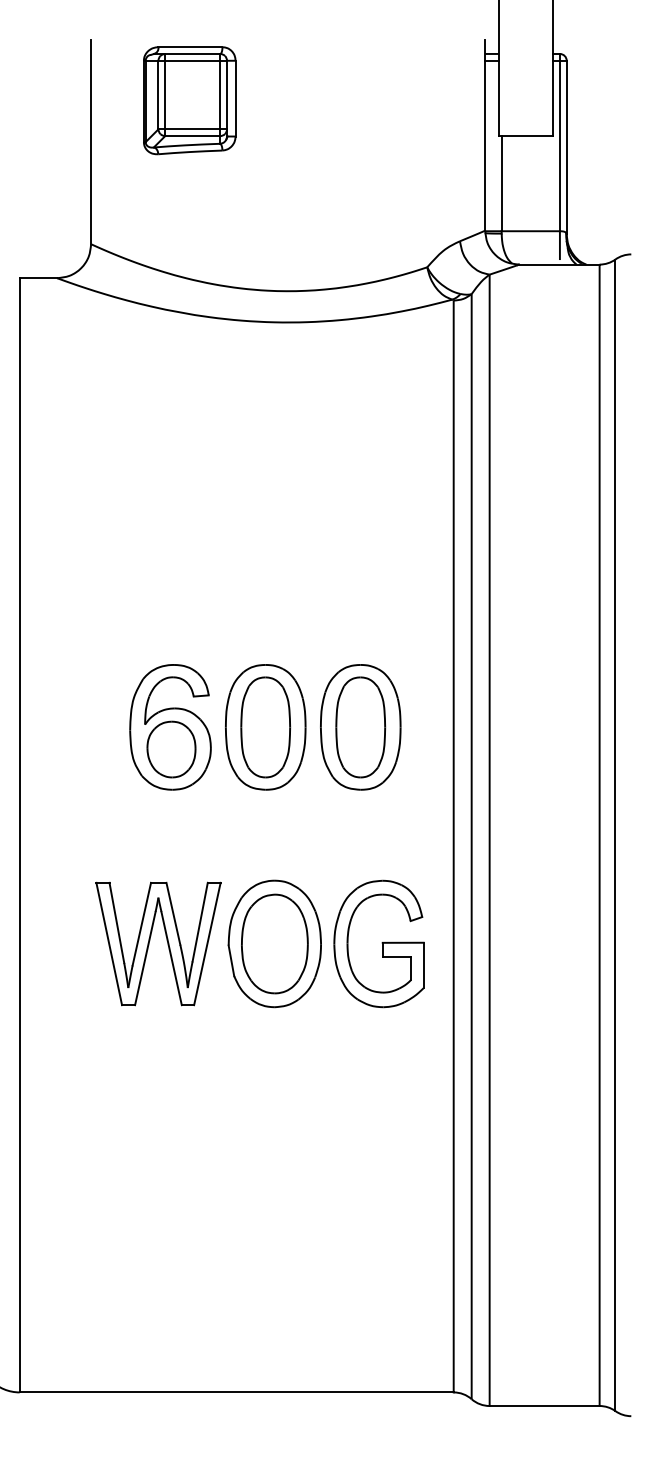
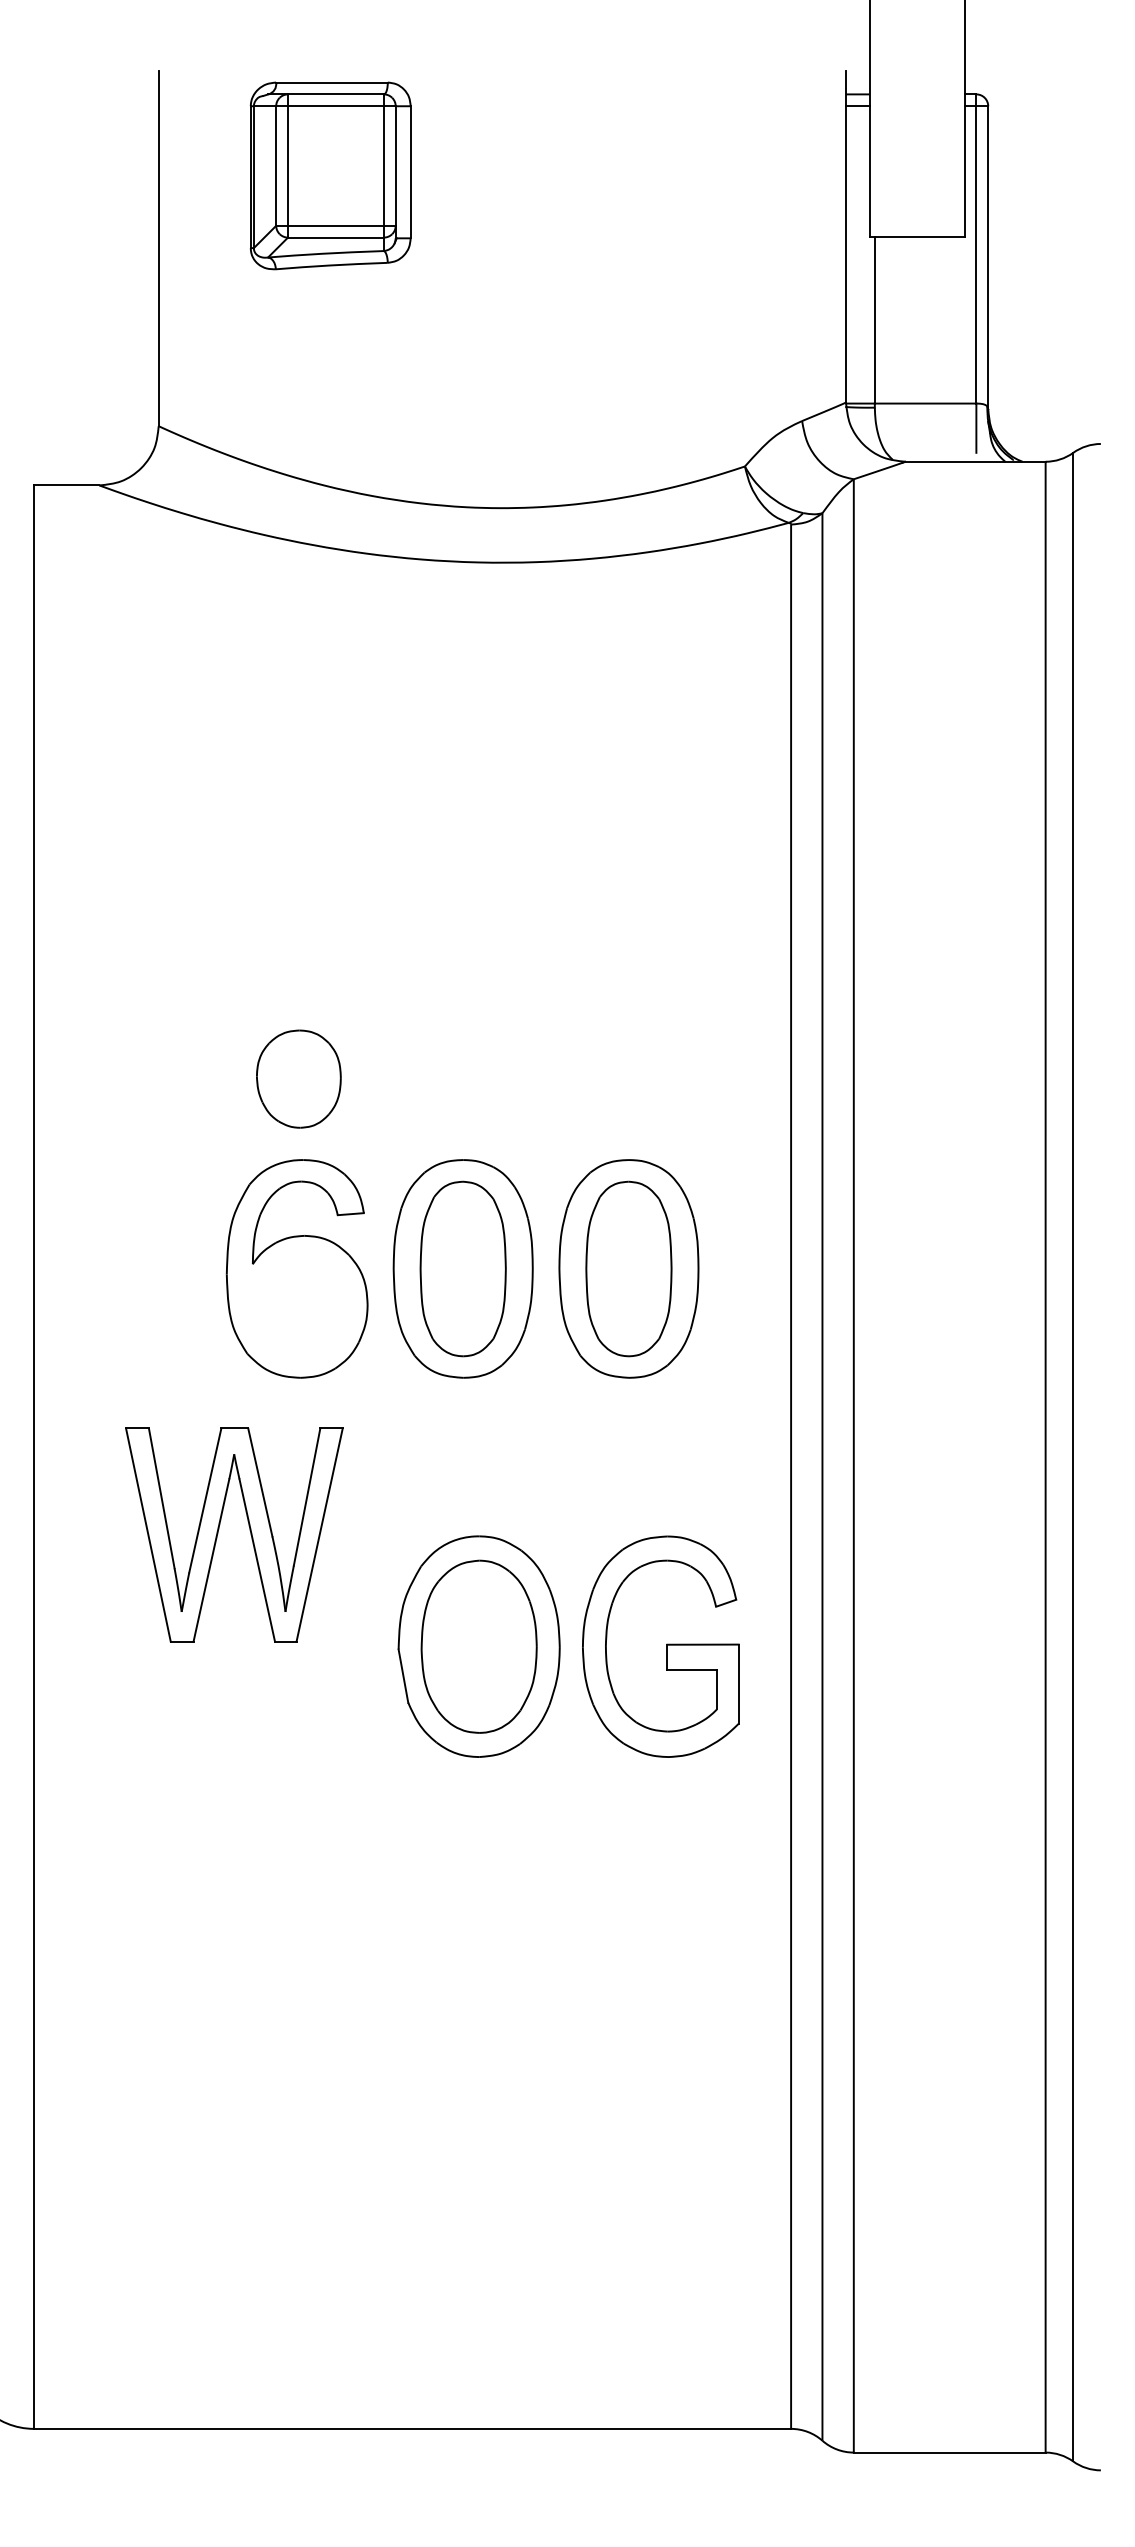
part: (171, 749) -> (298, 1079), moved
part: (150, 940) -> (220, 1529), moved

